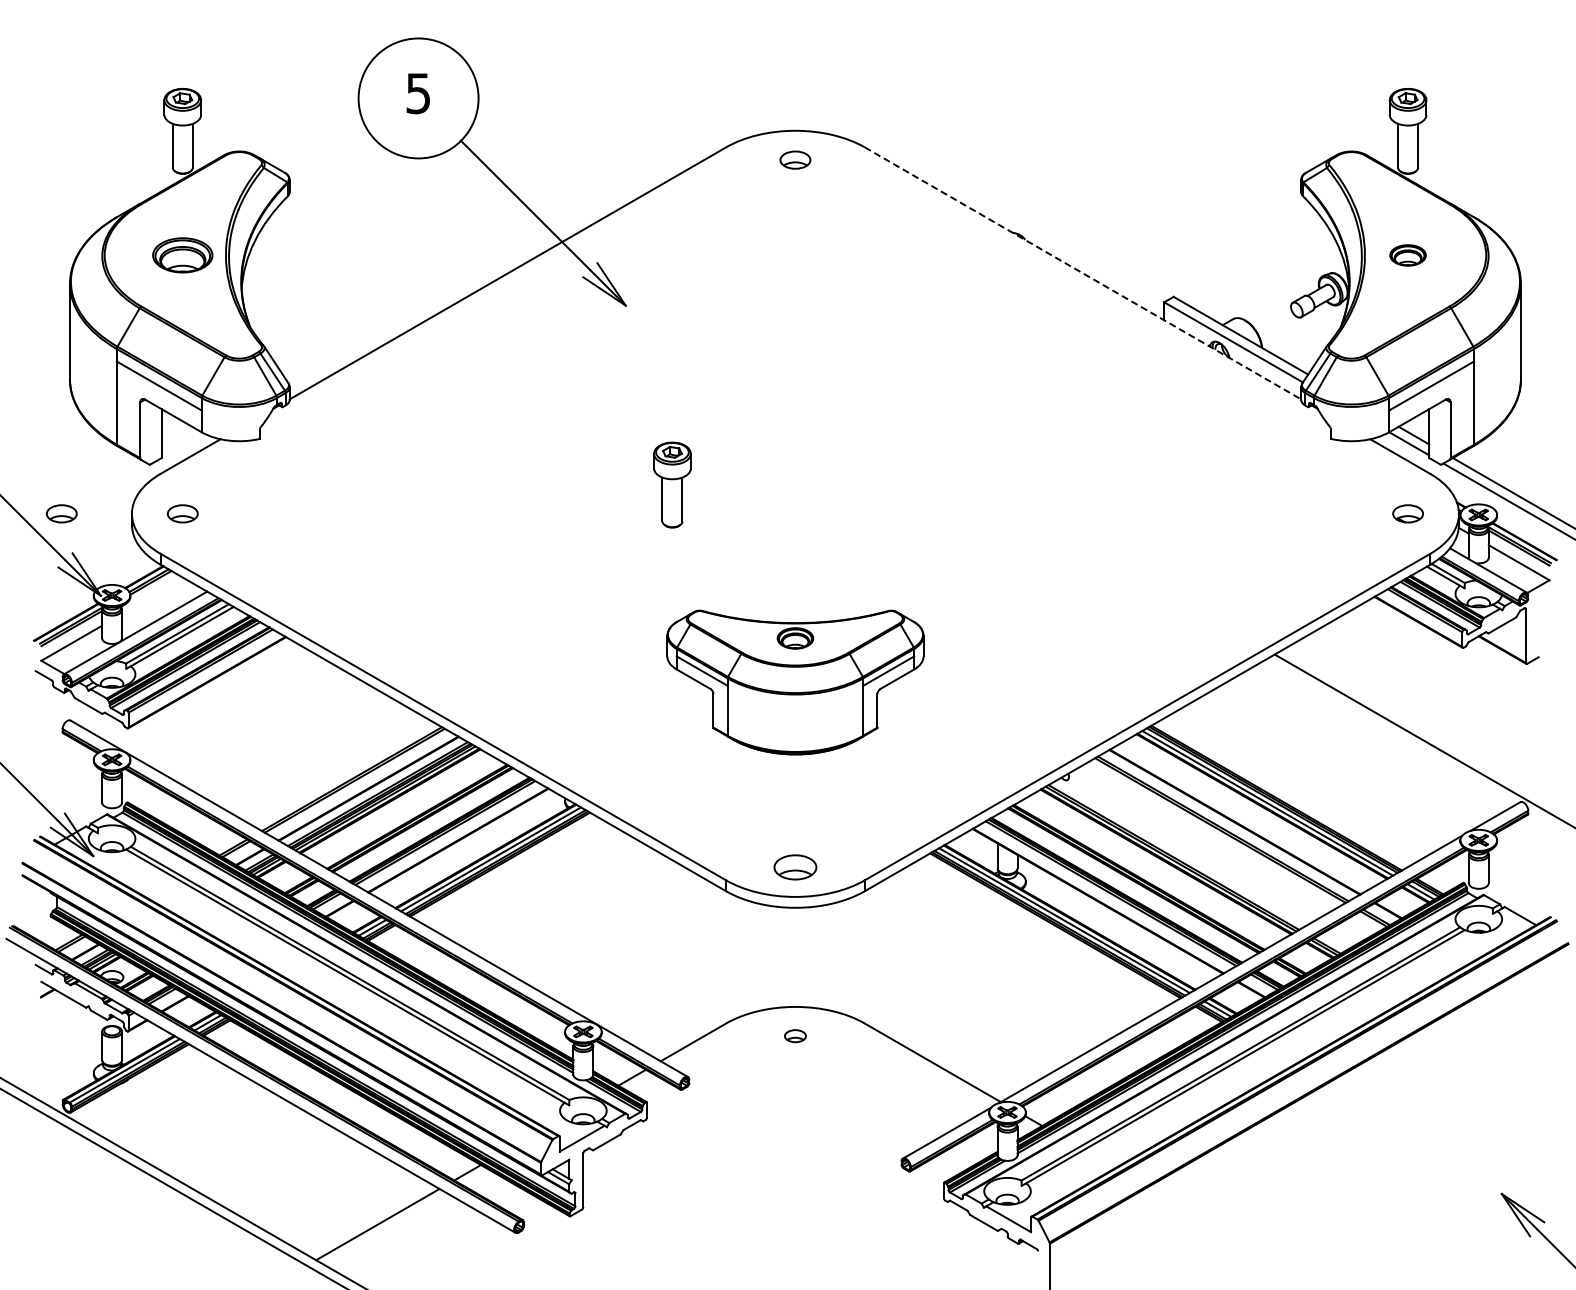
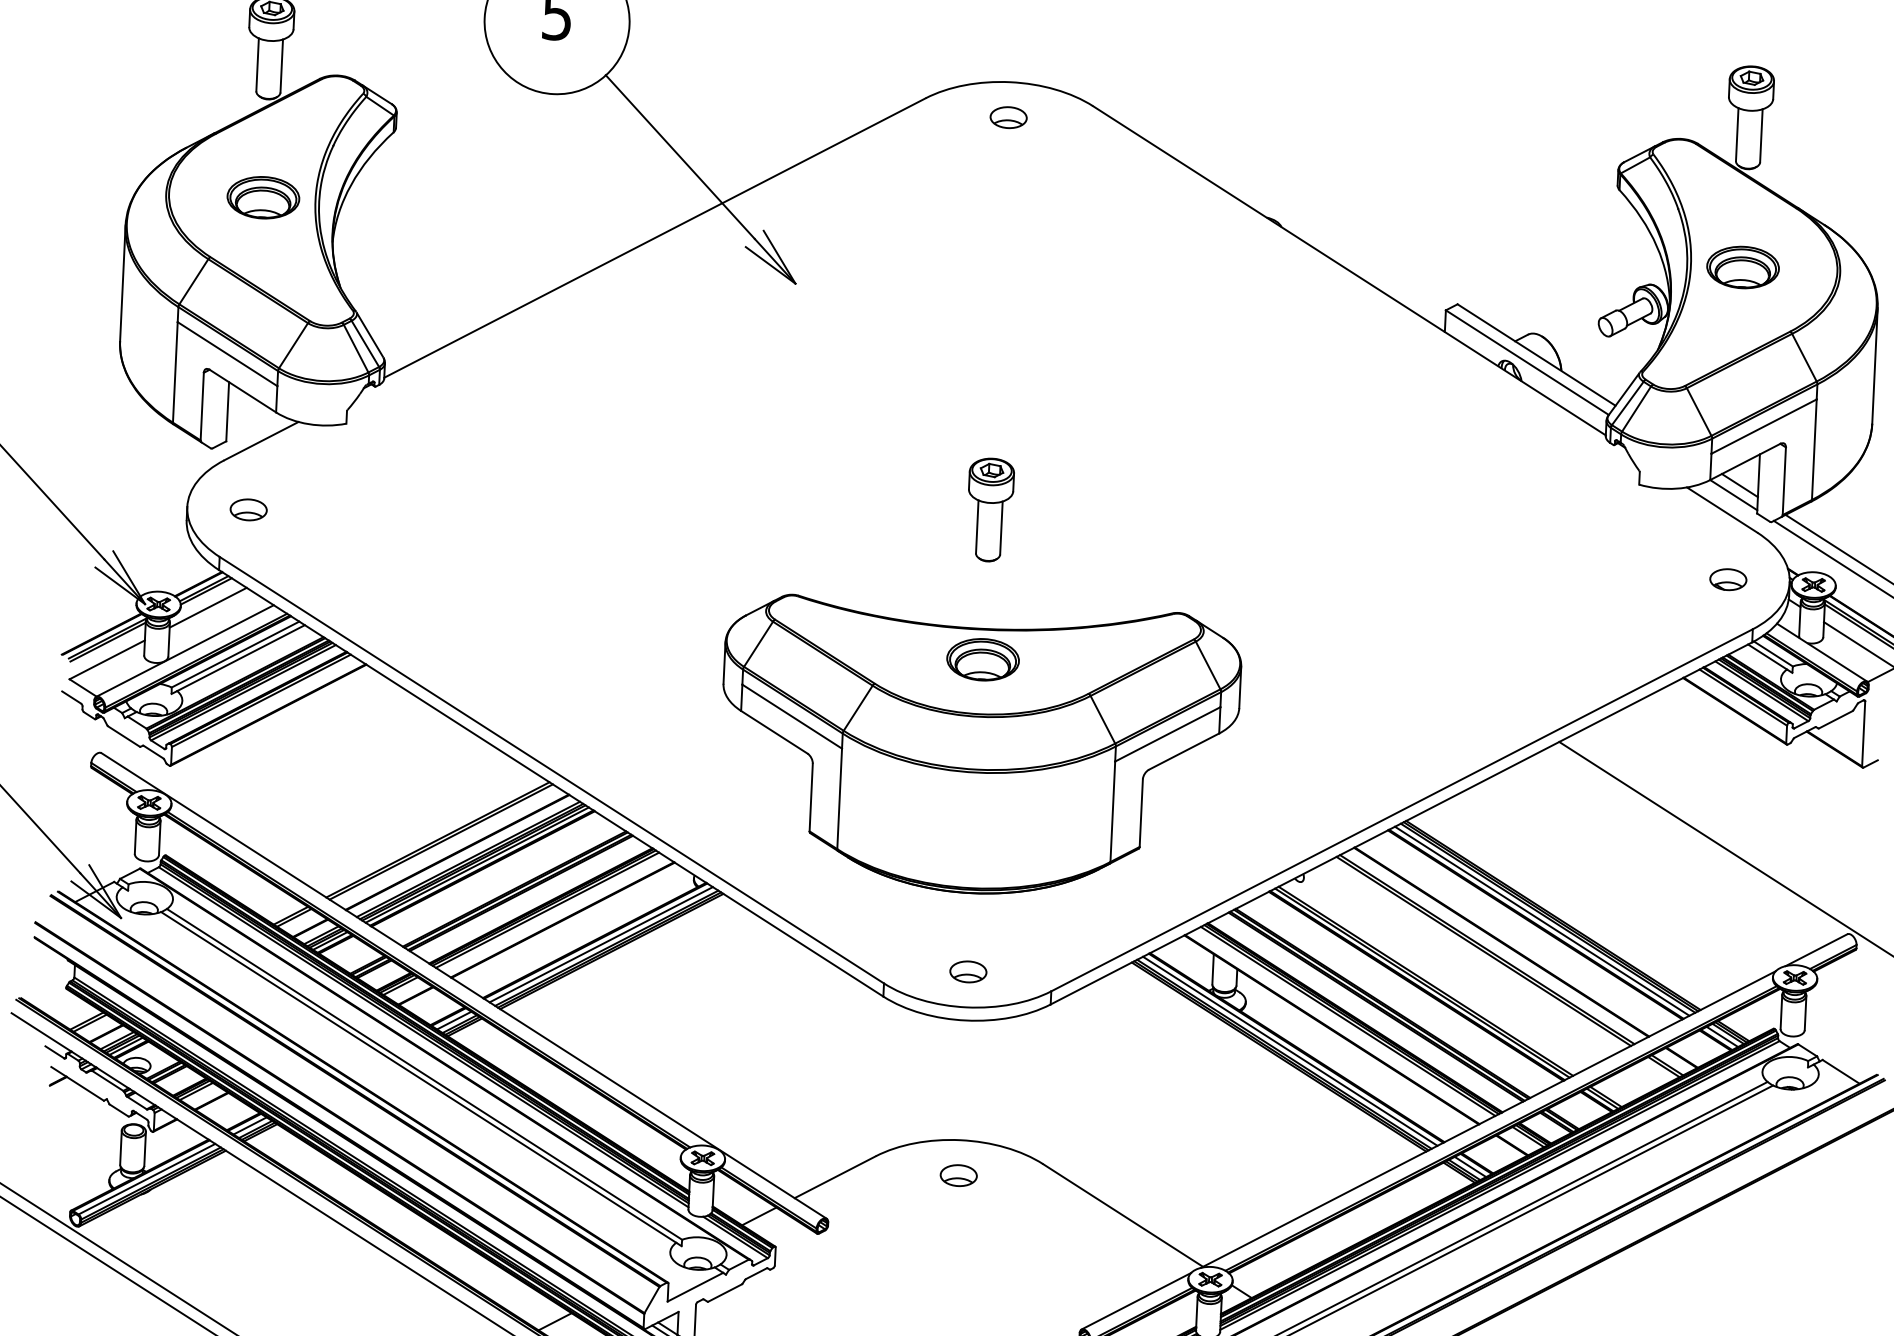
part: (1407, 255) -> (1742, 267), size x1.67
line: (1083, 273) -> (1350, 270), dashed -> solid
part: (672, 484) -> (990, 509), moved
part: (61, 513) -> (102, 502), removed
line: (153, 596) -> (208, 608), added
part: (795, 682) -> (978, 748), size x1.67
part: (795, 867) -> (968, 971), size x0.71
part: (795, 1035) -> (958, 1174), size x1.43

